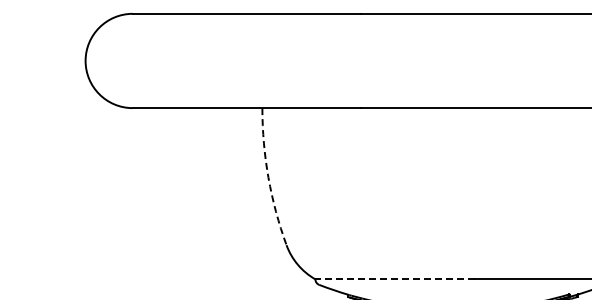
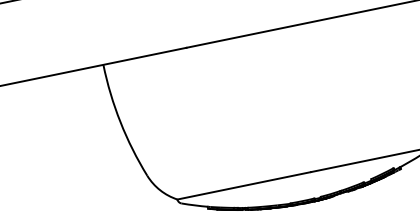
arc: (268, 177) -> (120, 122), dashed -> solid
line: (394, 279) -> (243, 185), dashed -> solid

